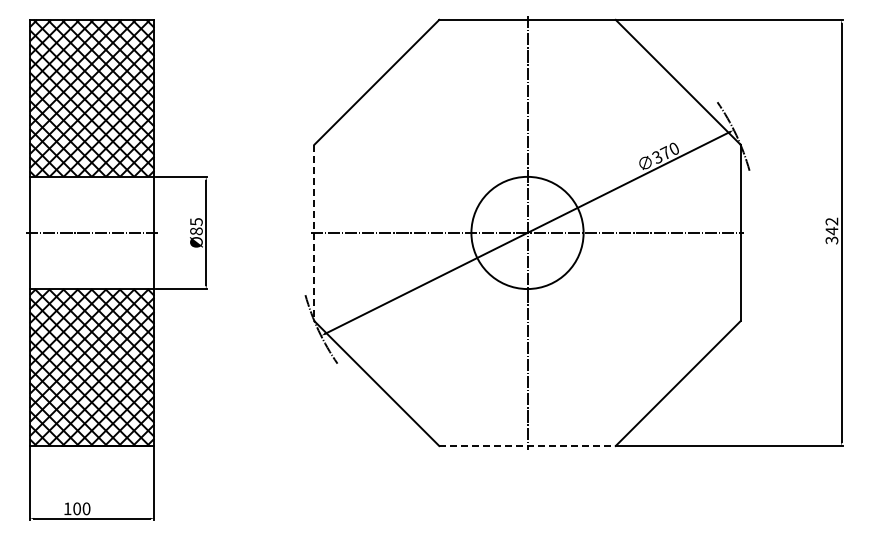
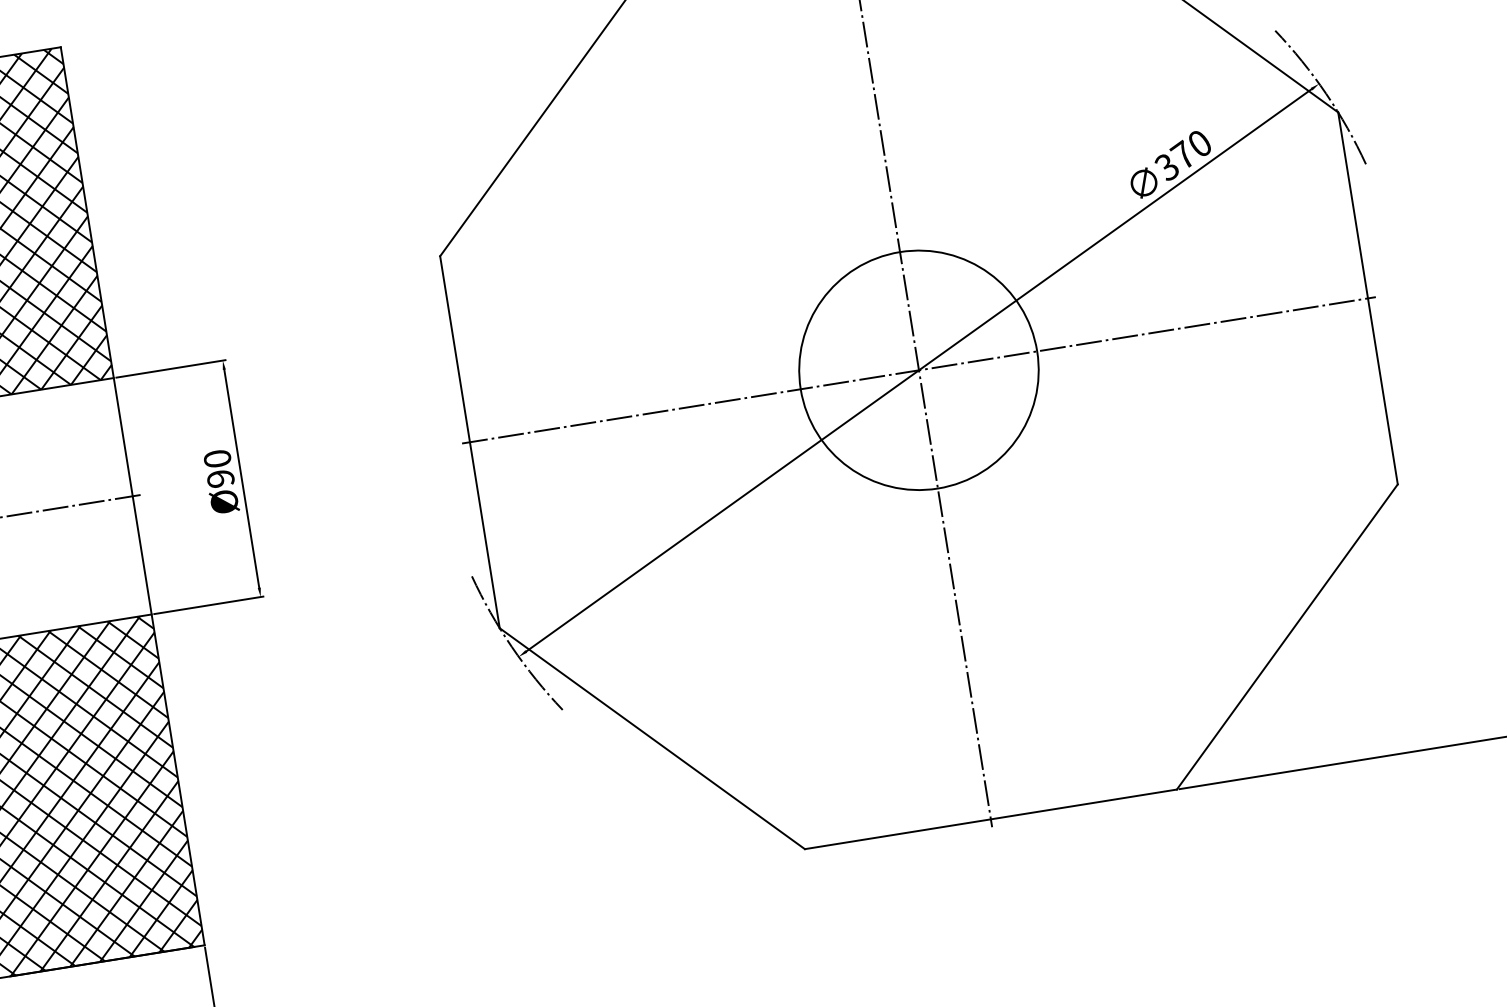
text: (196, 226) -> (219, 468), Ø85 -> Ø90
line: (314, 233) -> (470, 443), dashed -> solid
line: (528, 446) -> (993, 820), dashed -> solid

